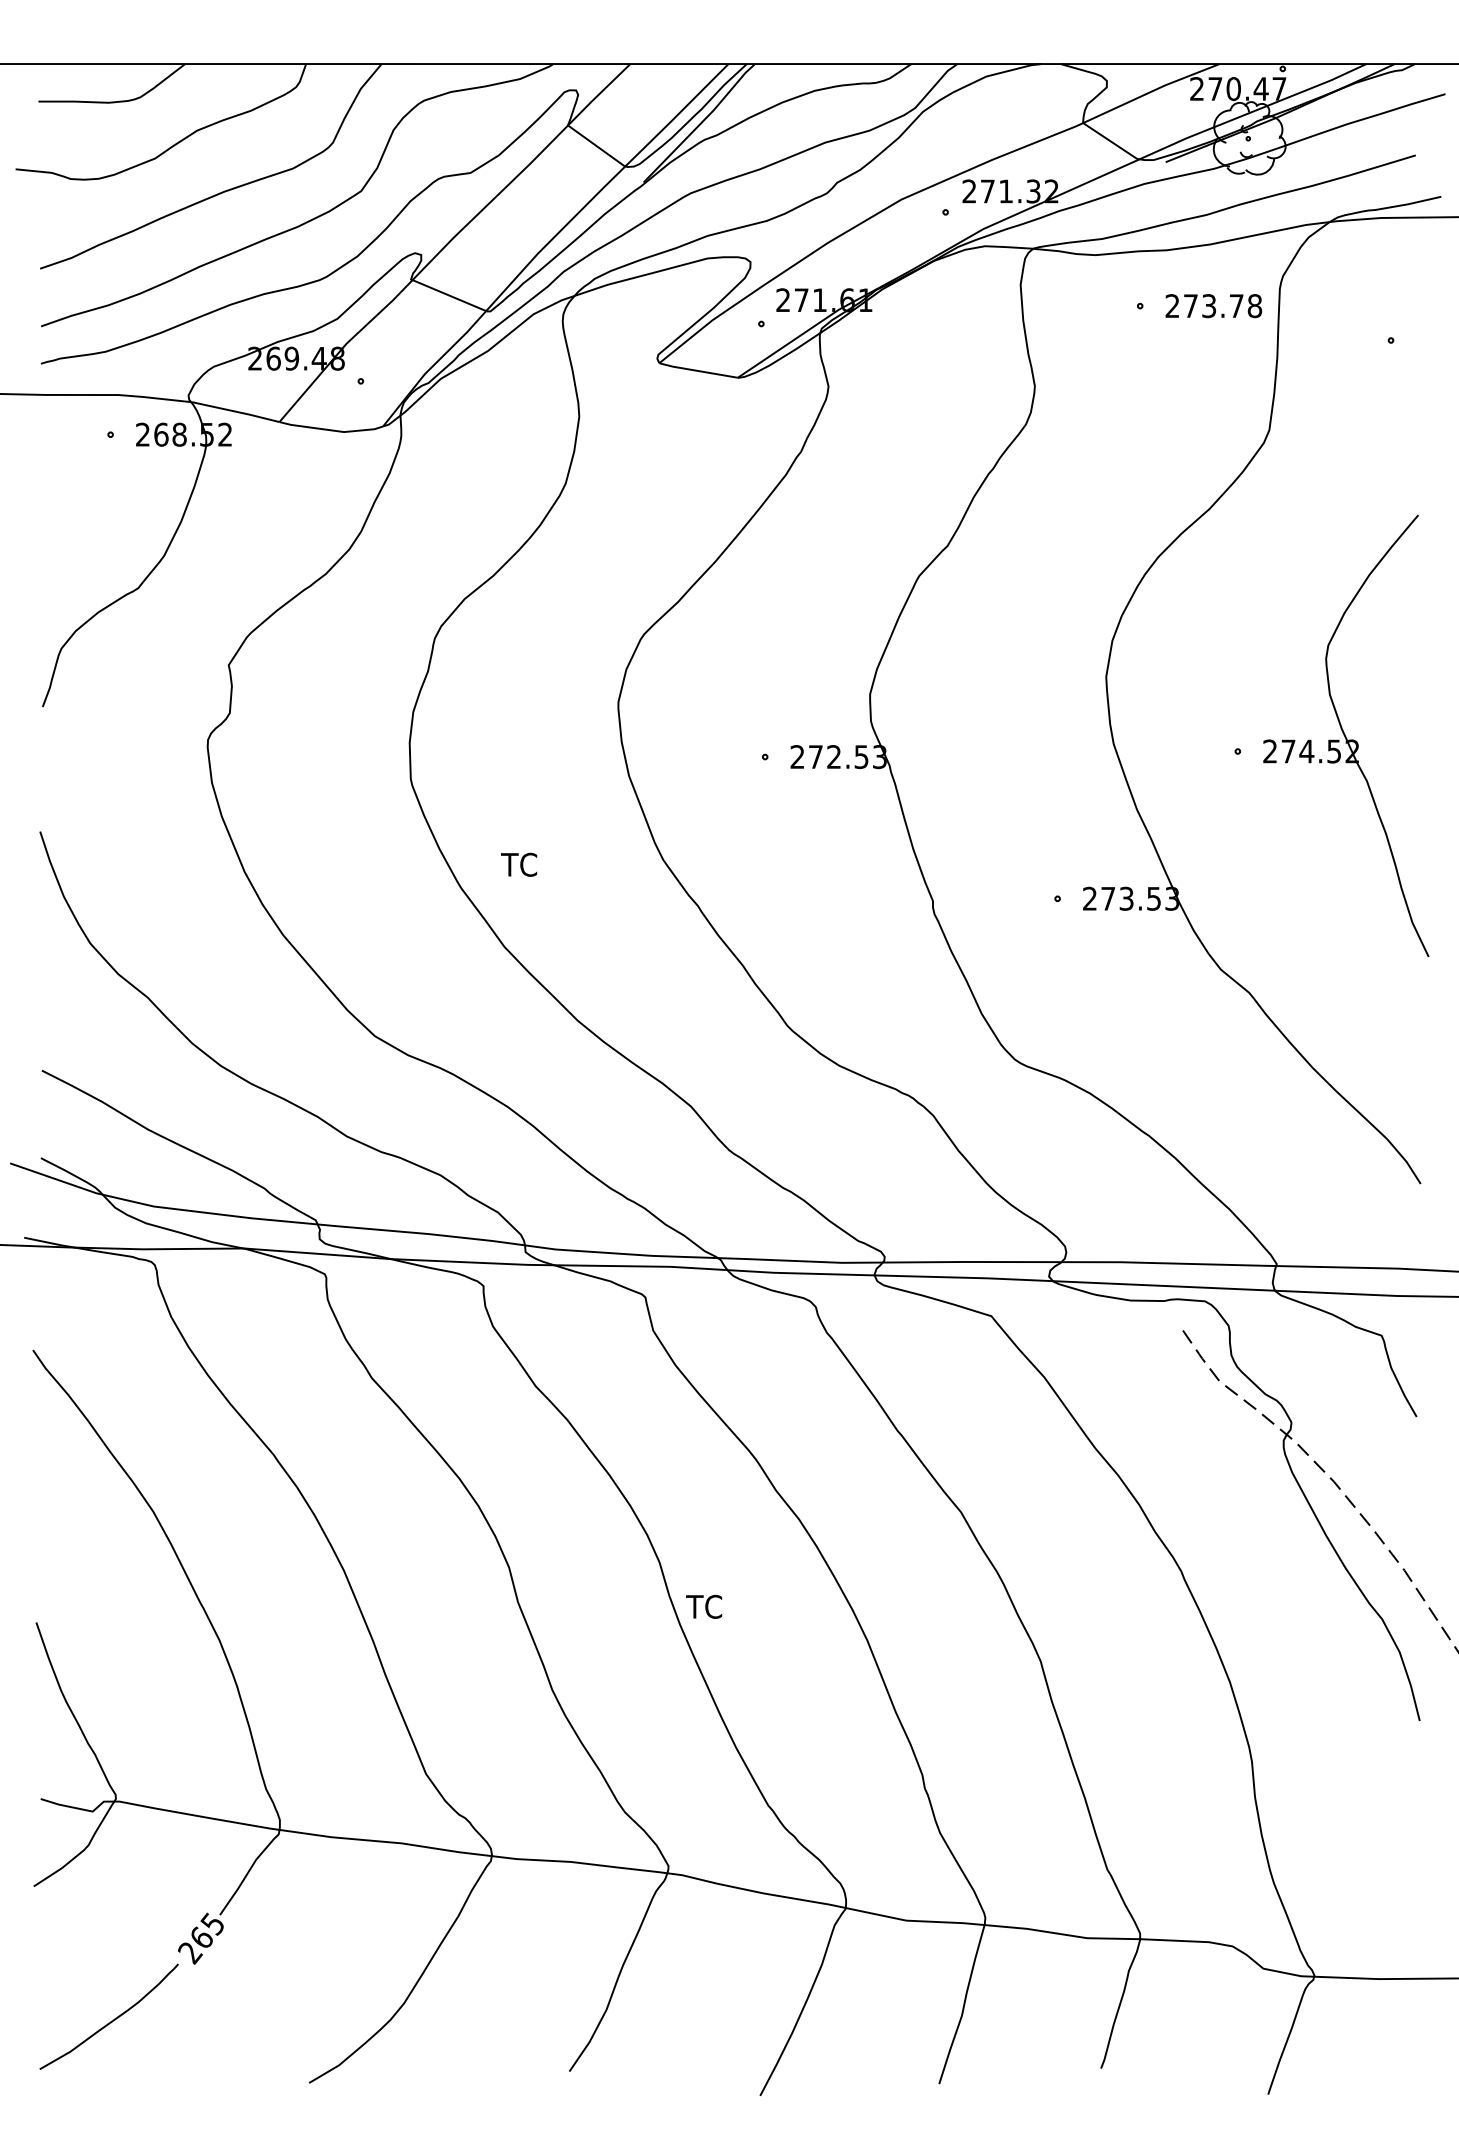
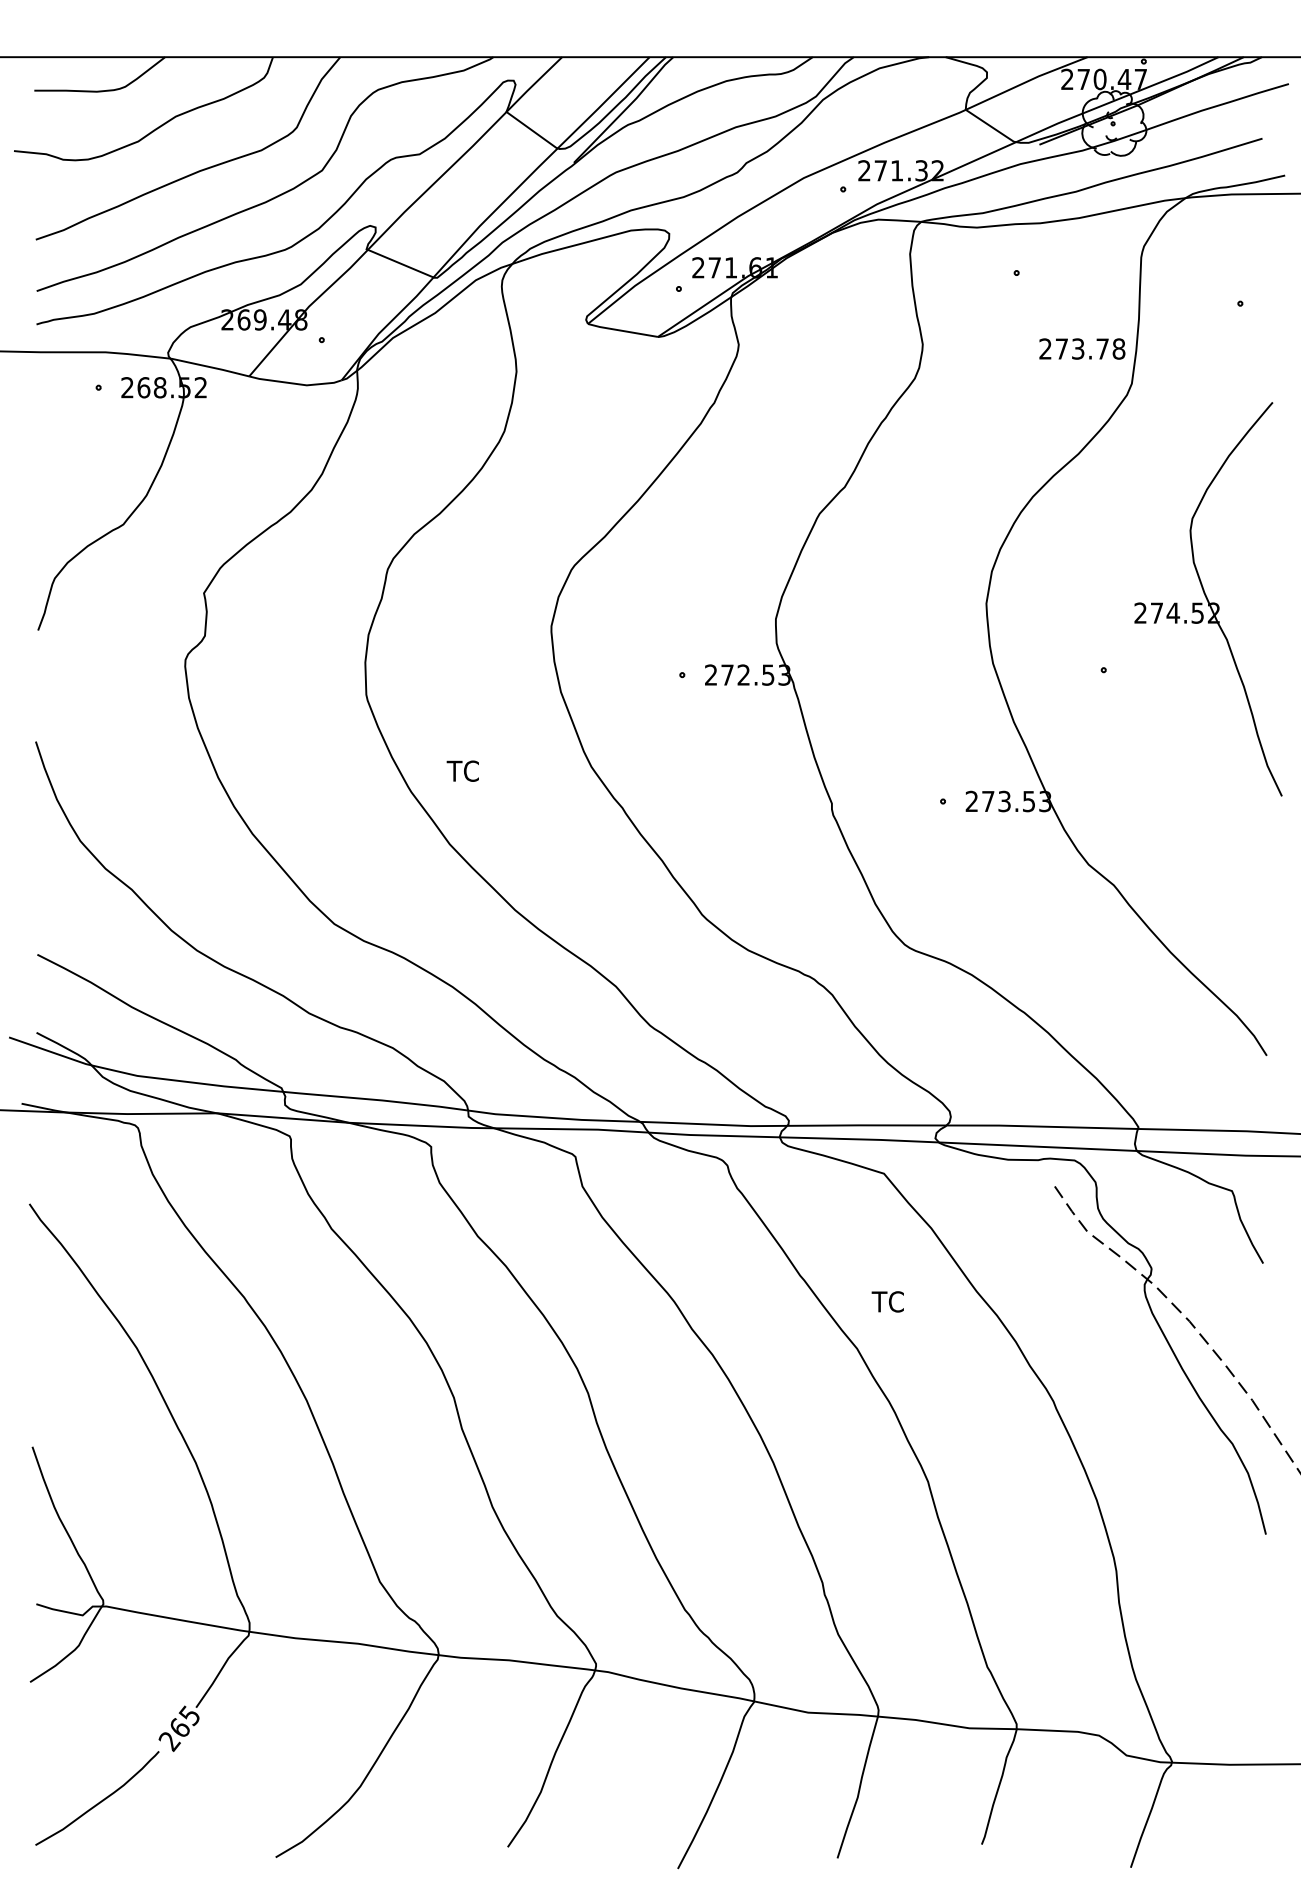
text: (1213, 305) -> (1082, 348), moved
part: (1346, 736) -> (1208, 599), moved
text: (703, 1606) -> (887, 1301), moved

